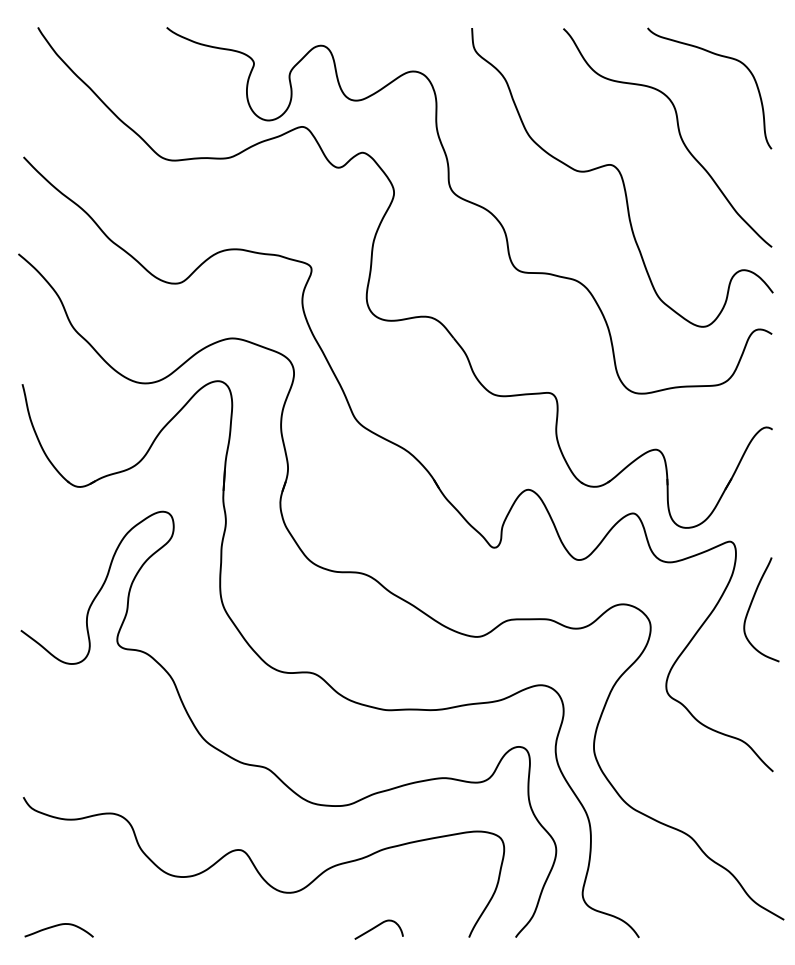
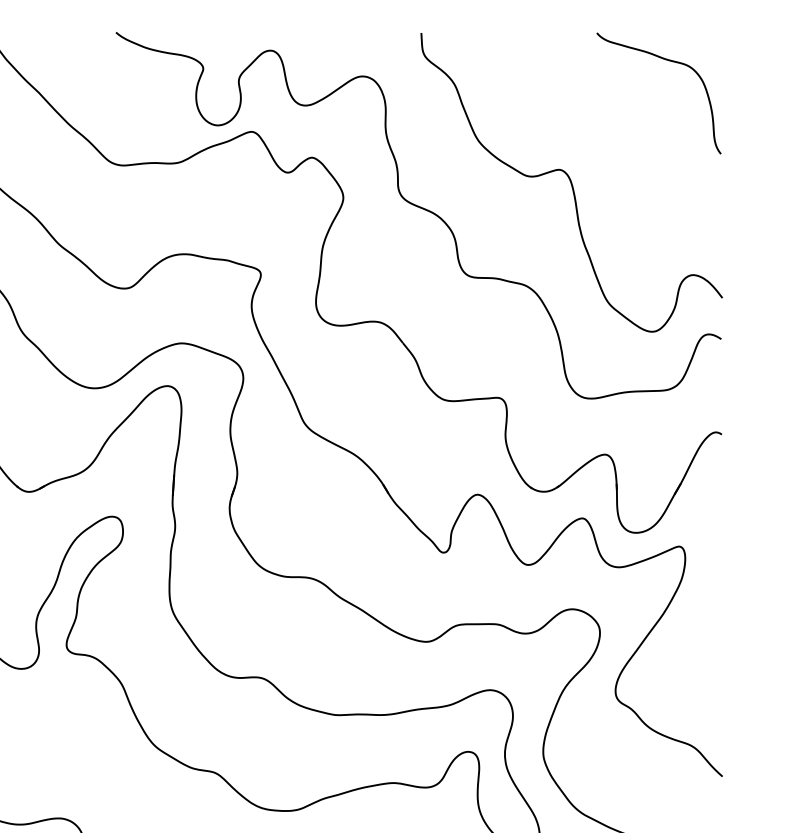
curve: (678, 133) -> (627, 138), removed
curve: (751, 605) -> (700, 610), removed

